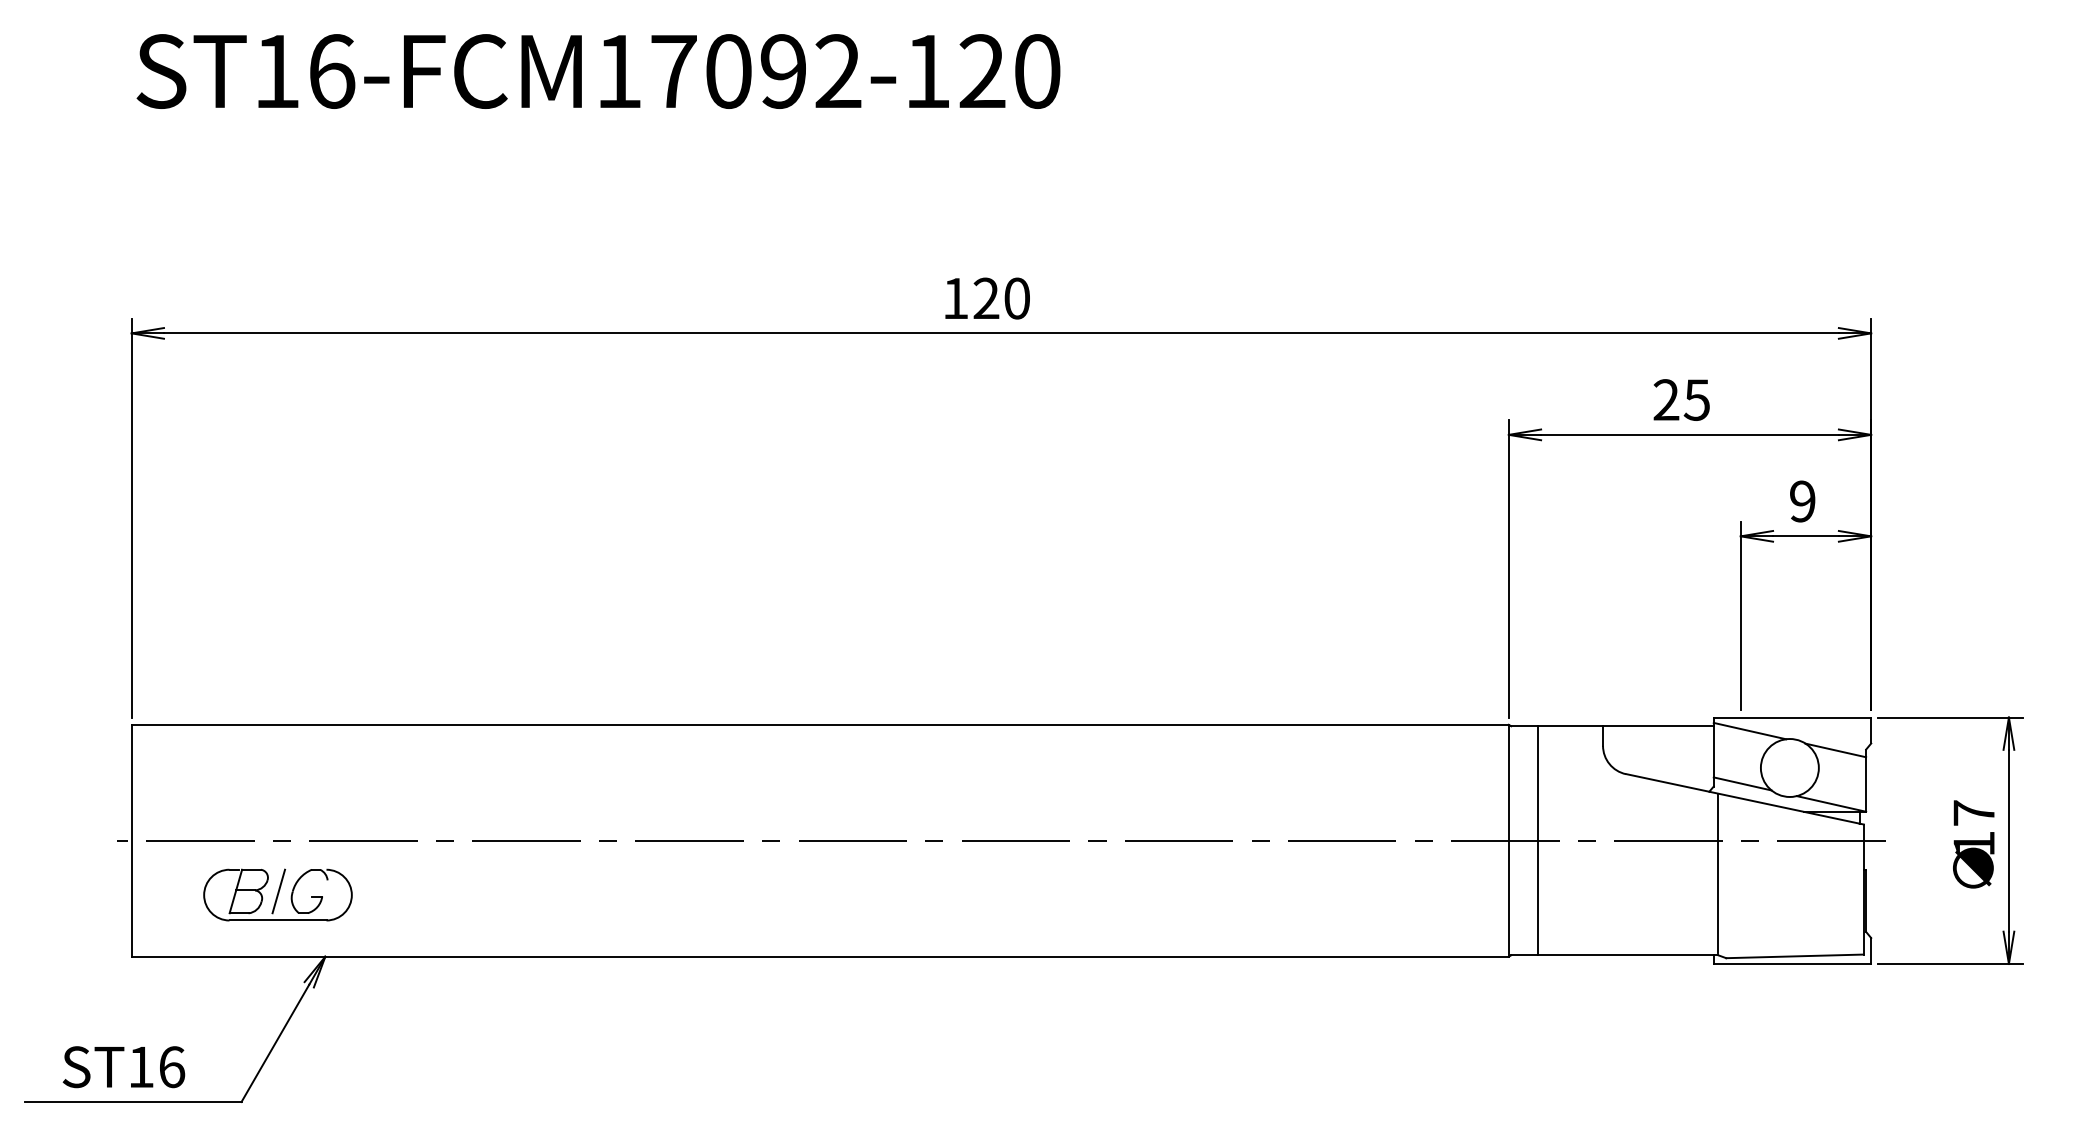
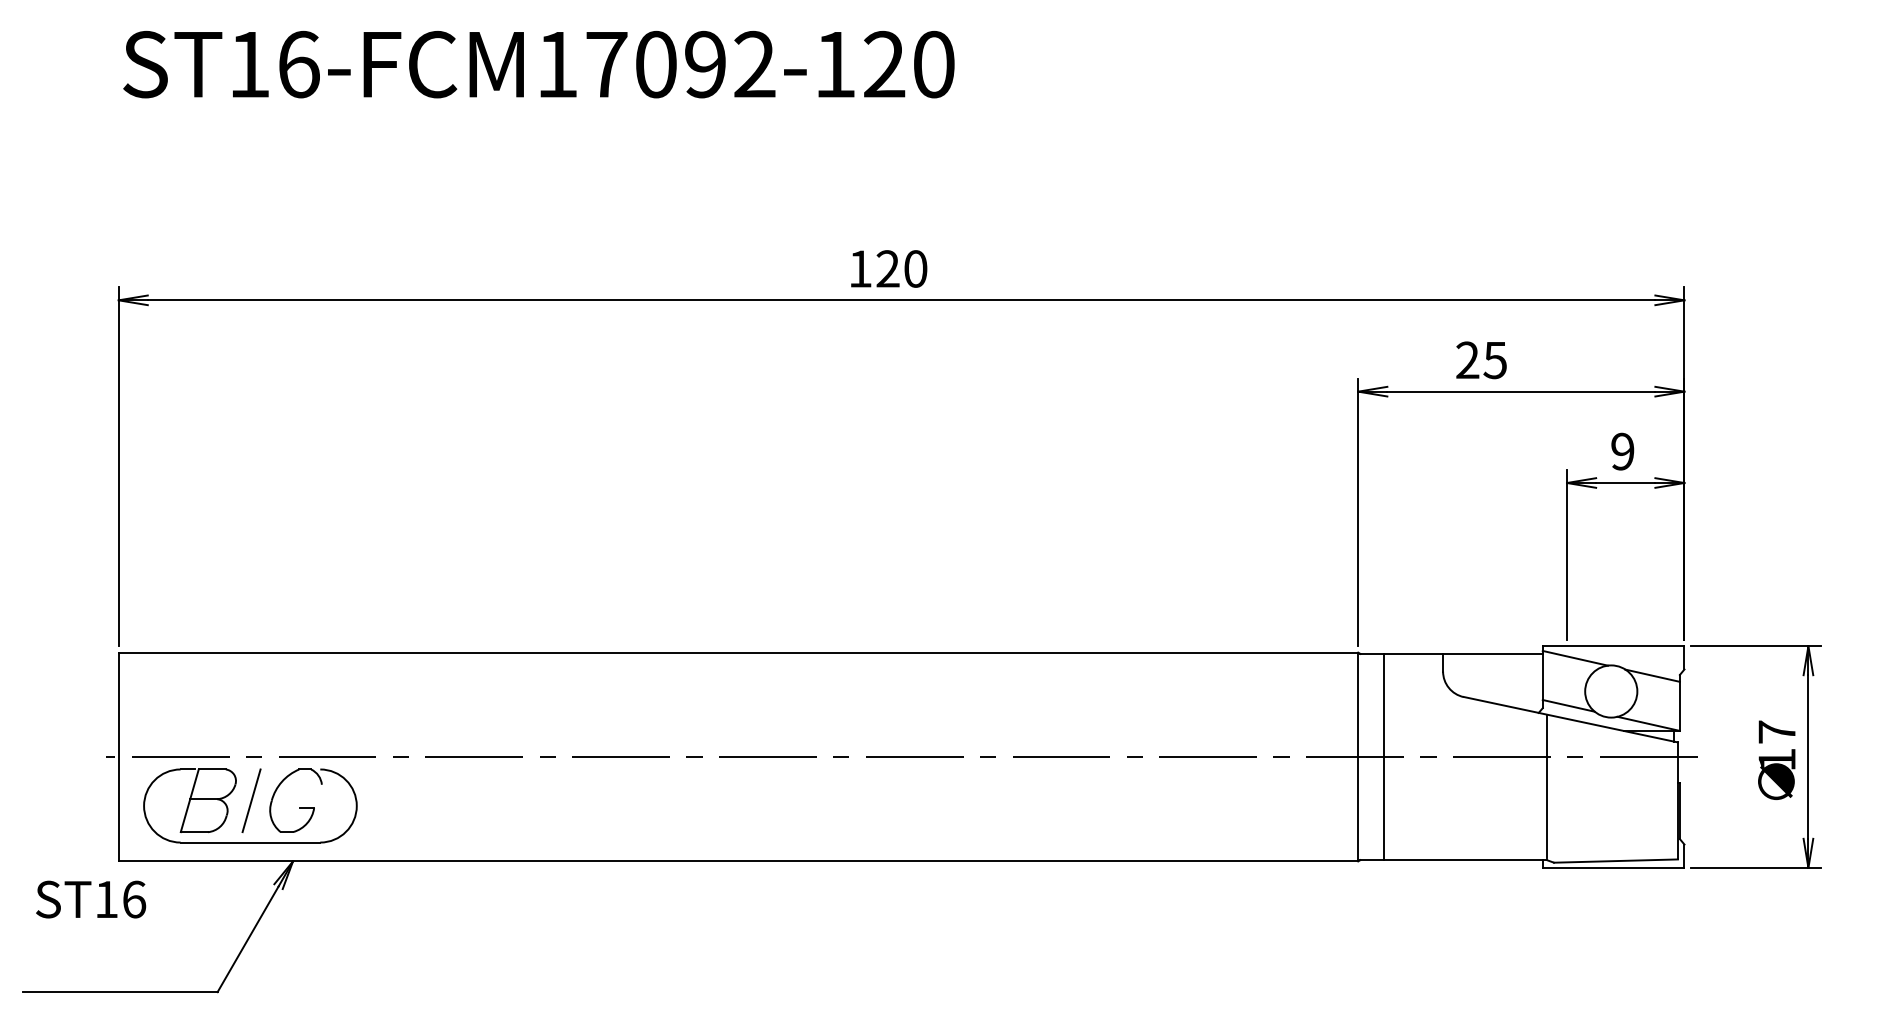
text: (1681, 399) -> (1481, 359), moved
part: (277, 894) -> (249, 805), size x1.6
text: (123, 1067) -> (90, 899), moved

